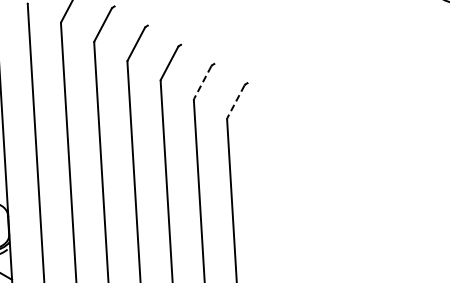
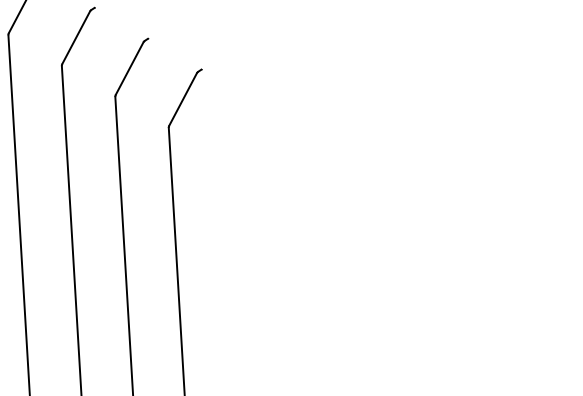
line: (202, 82) -> (129, 68), dashed -> solid
line: (235, 102) -> (182, 100), dashed -> solid

